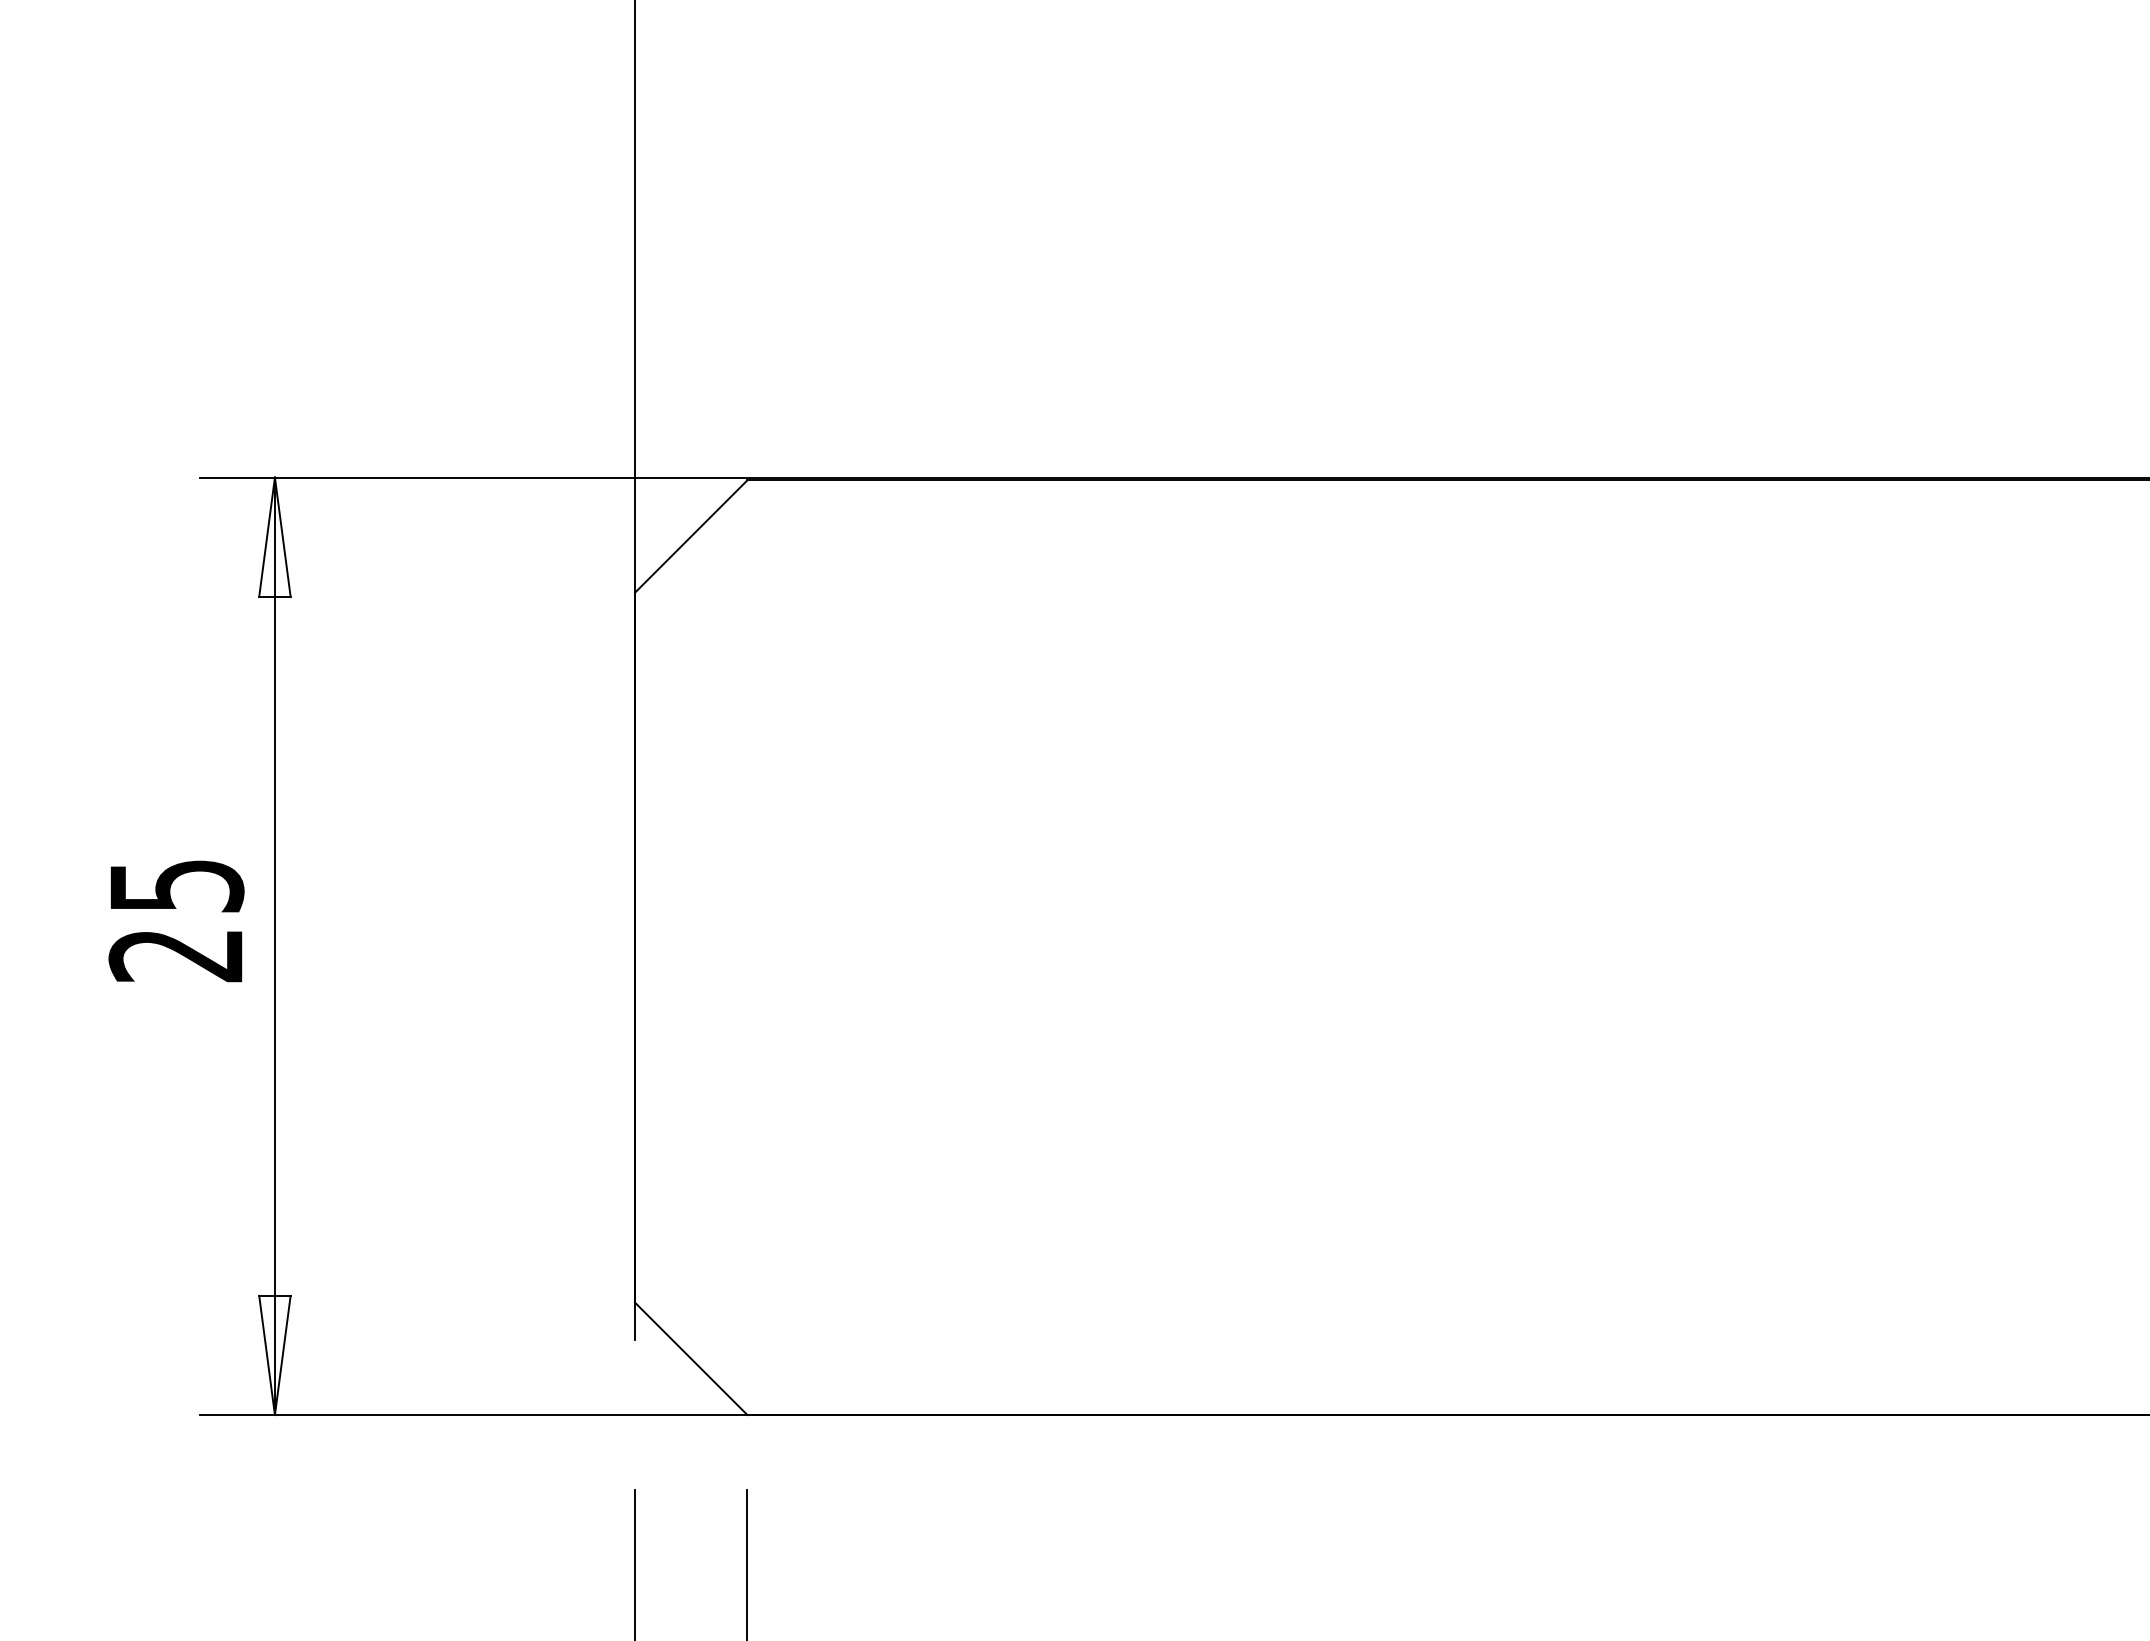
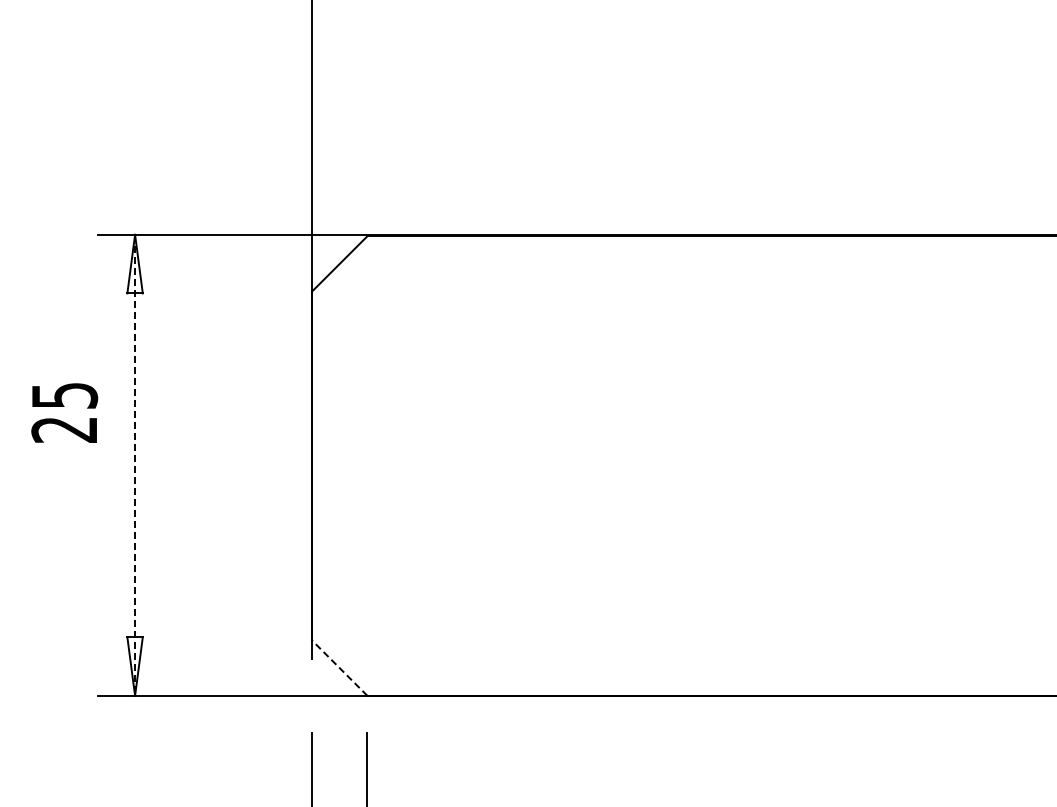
text: (176, 920) -> (64, 412), moved
line: (275, 946) -> (135, 465), solid -> dashed
line: (690, 1357) -> (339, 667), solid -> dashed

